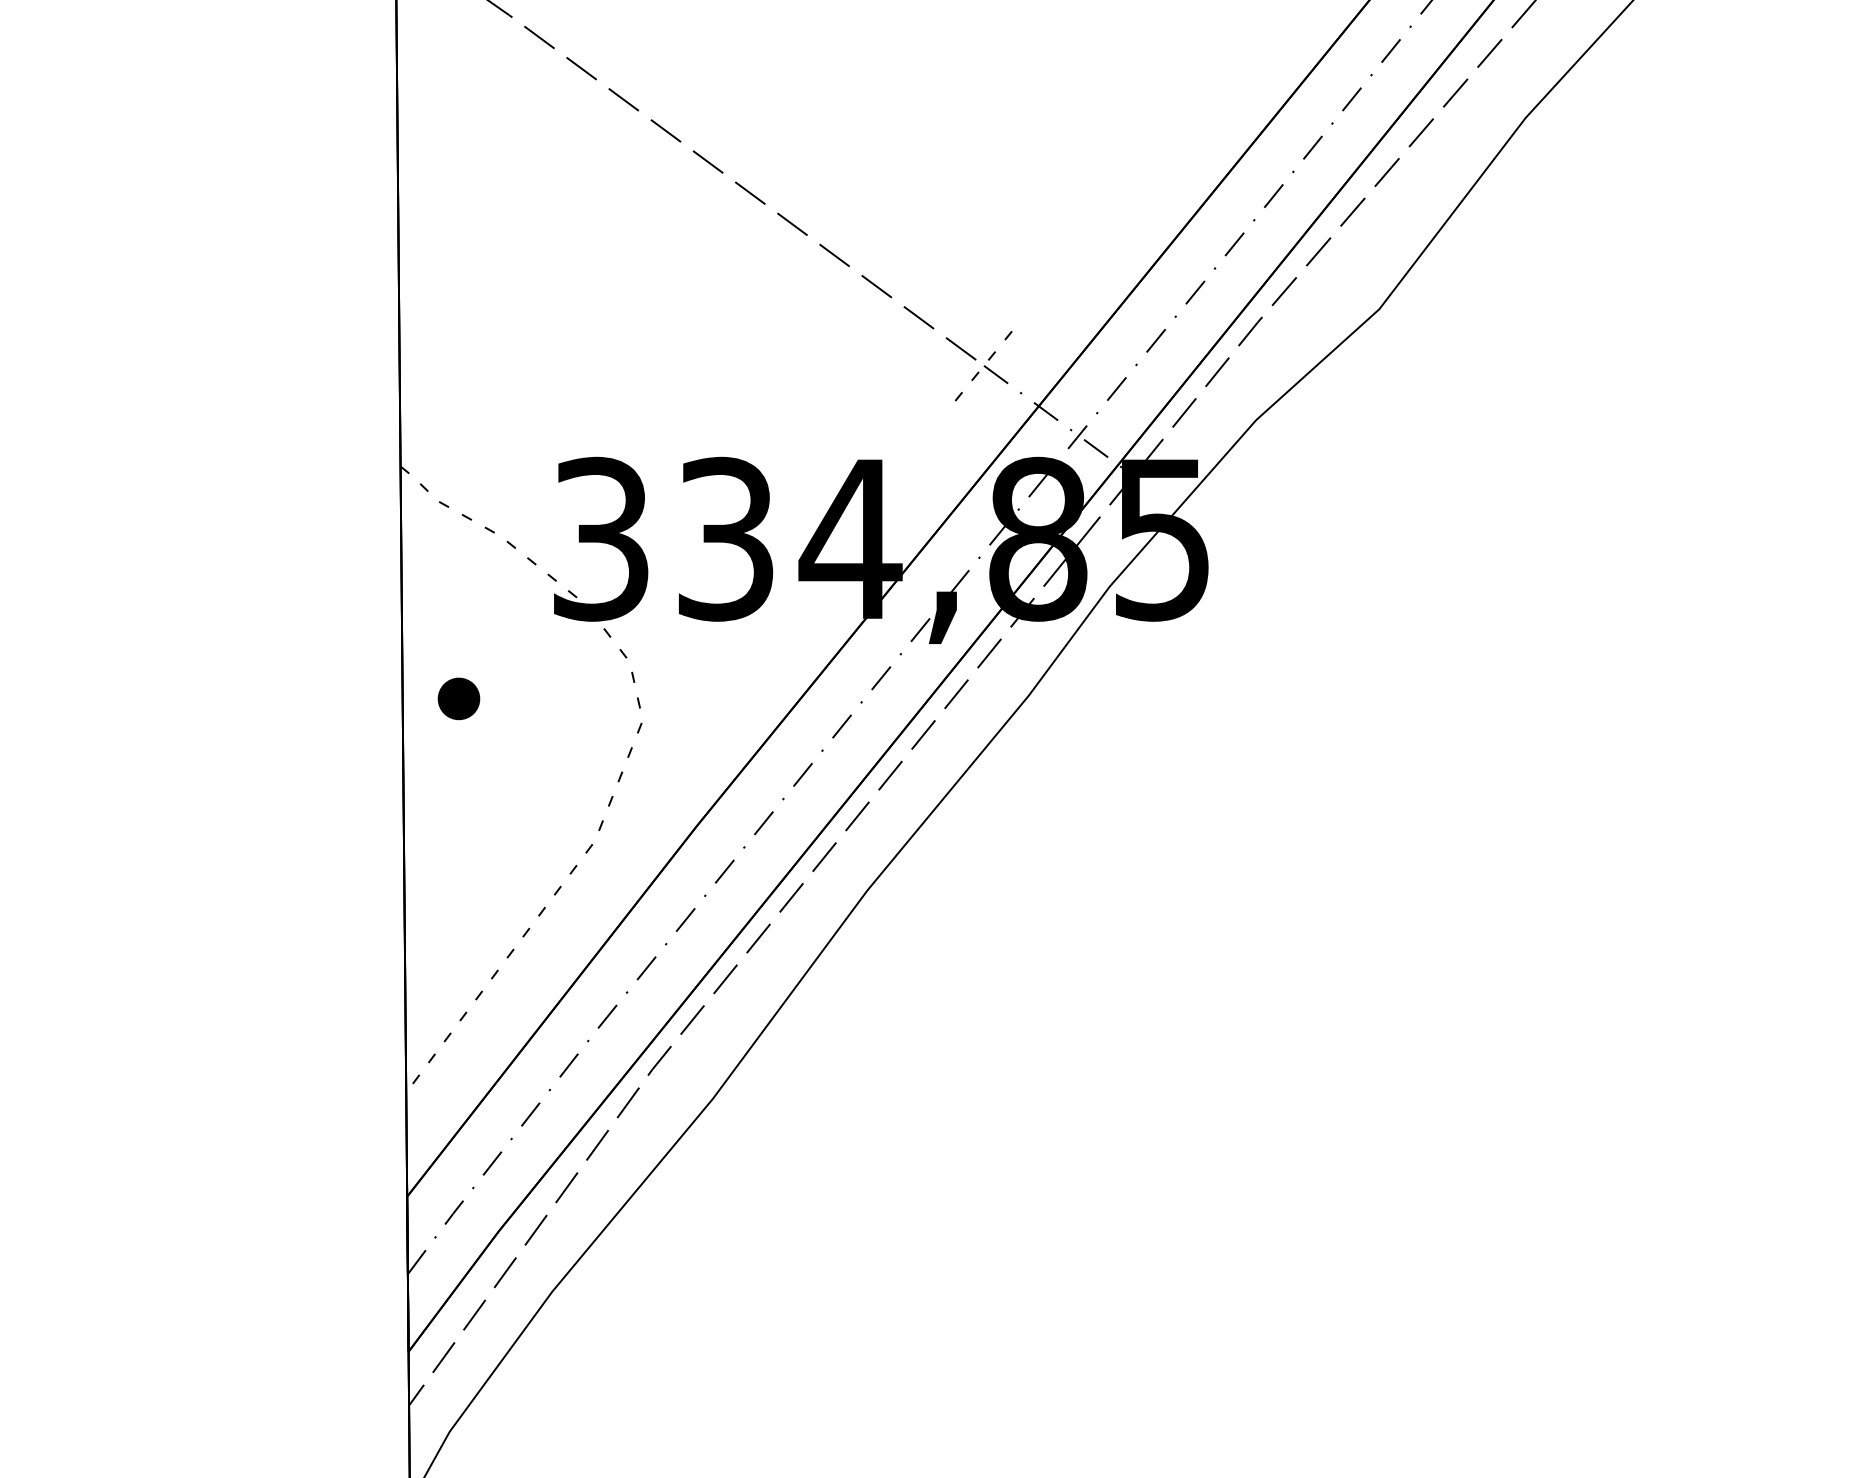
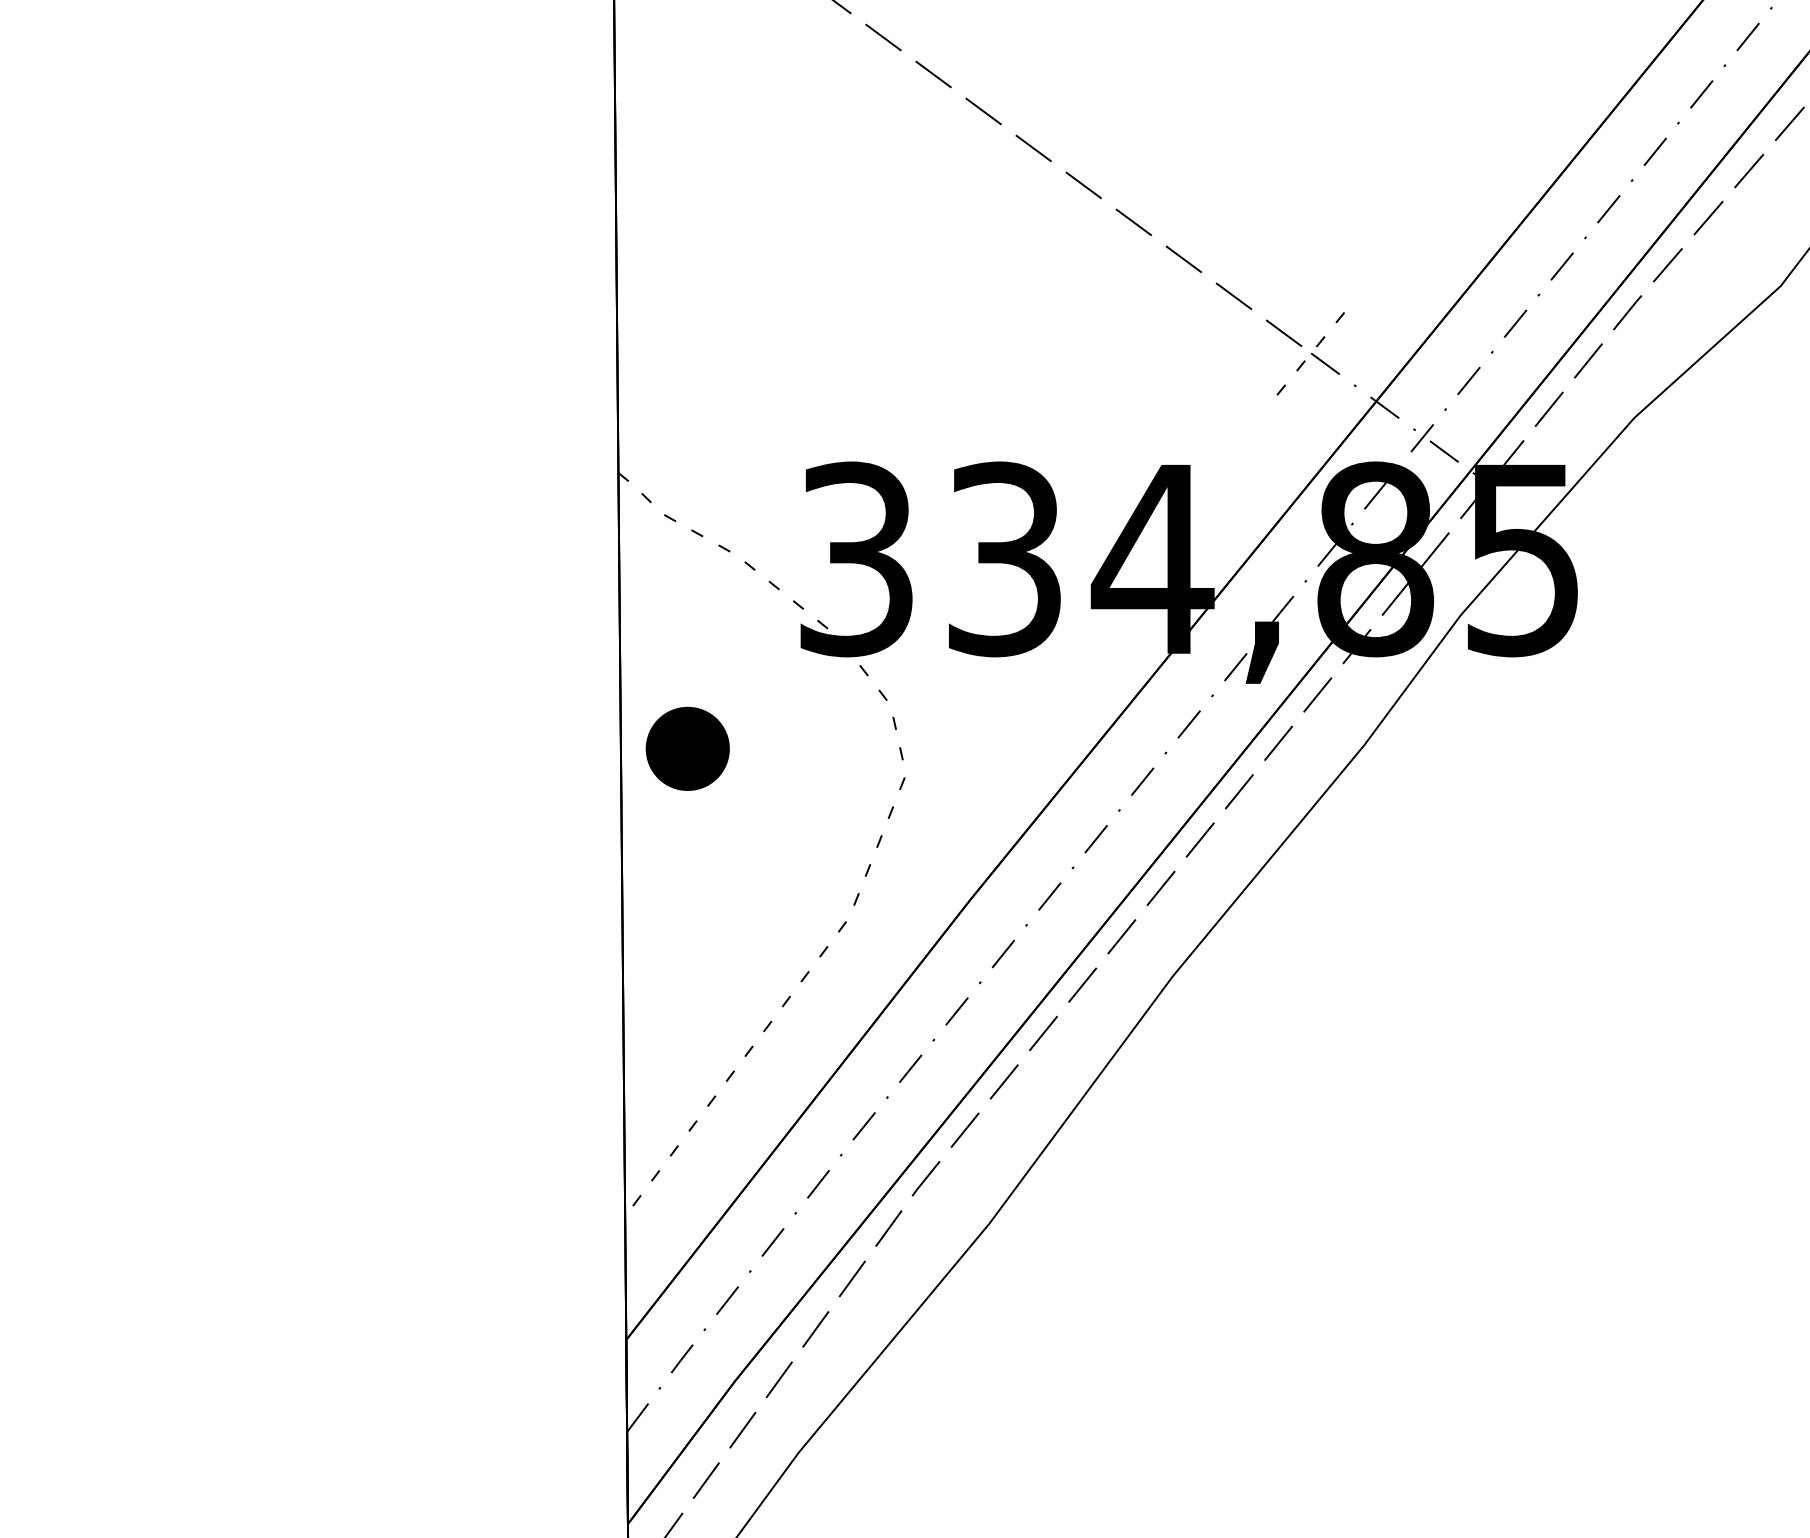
part: (458, 698) -> (687, 748), size x1.67

